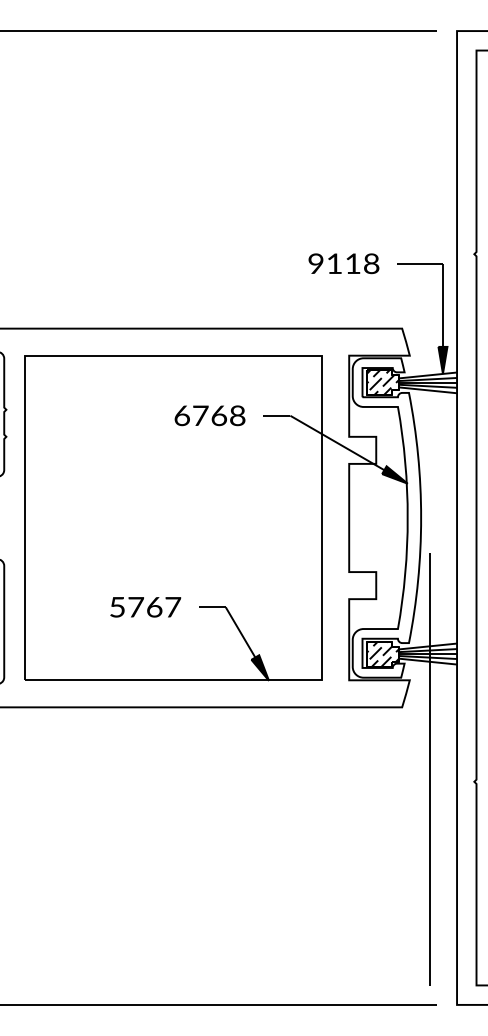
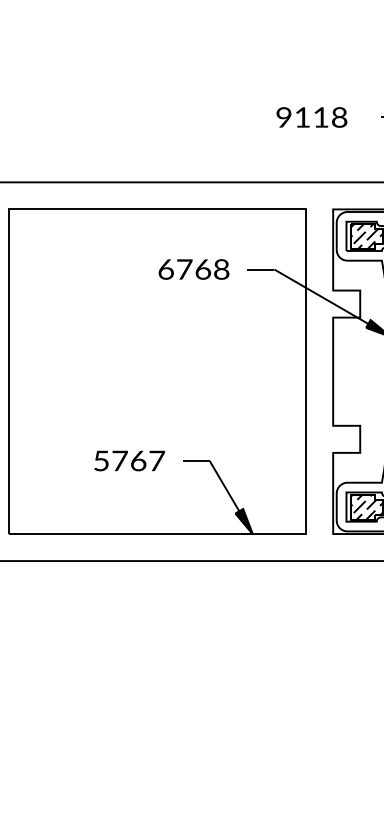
text: (343, 263) -> (311, 117), moved

